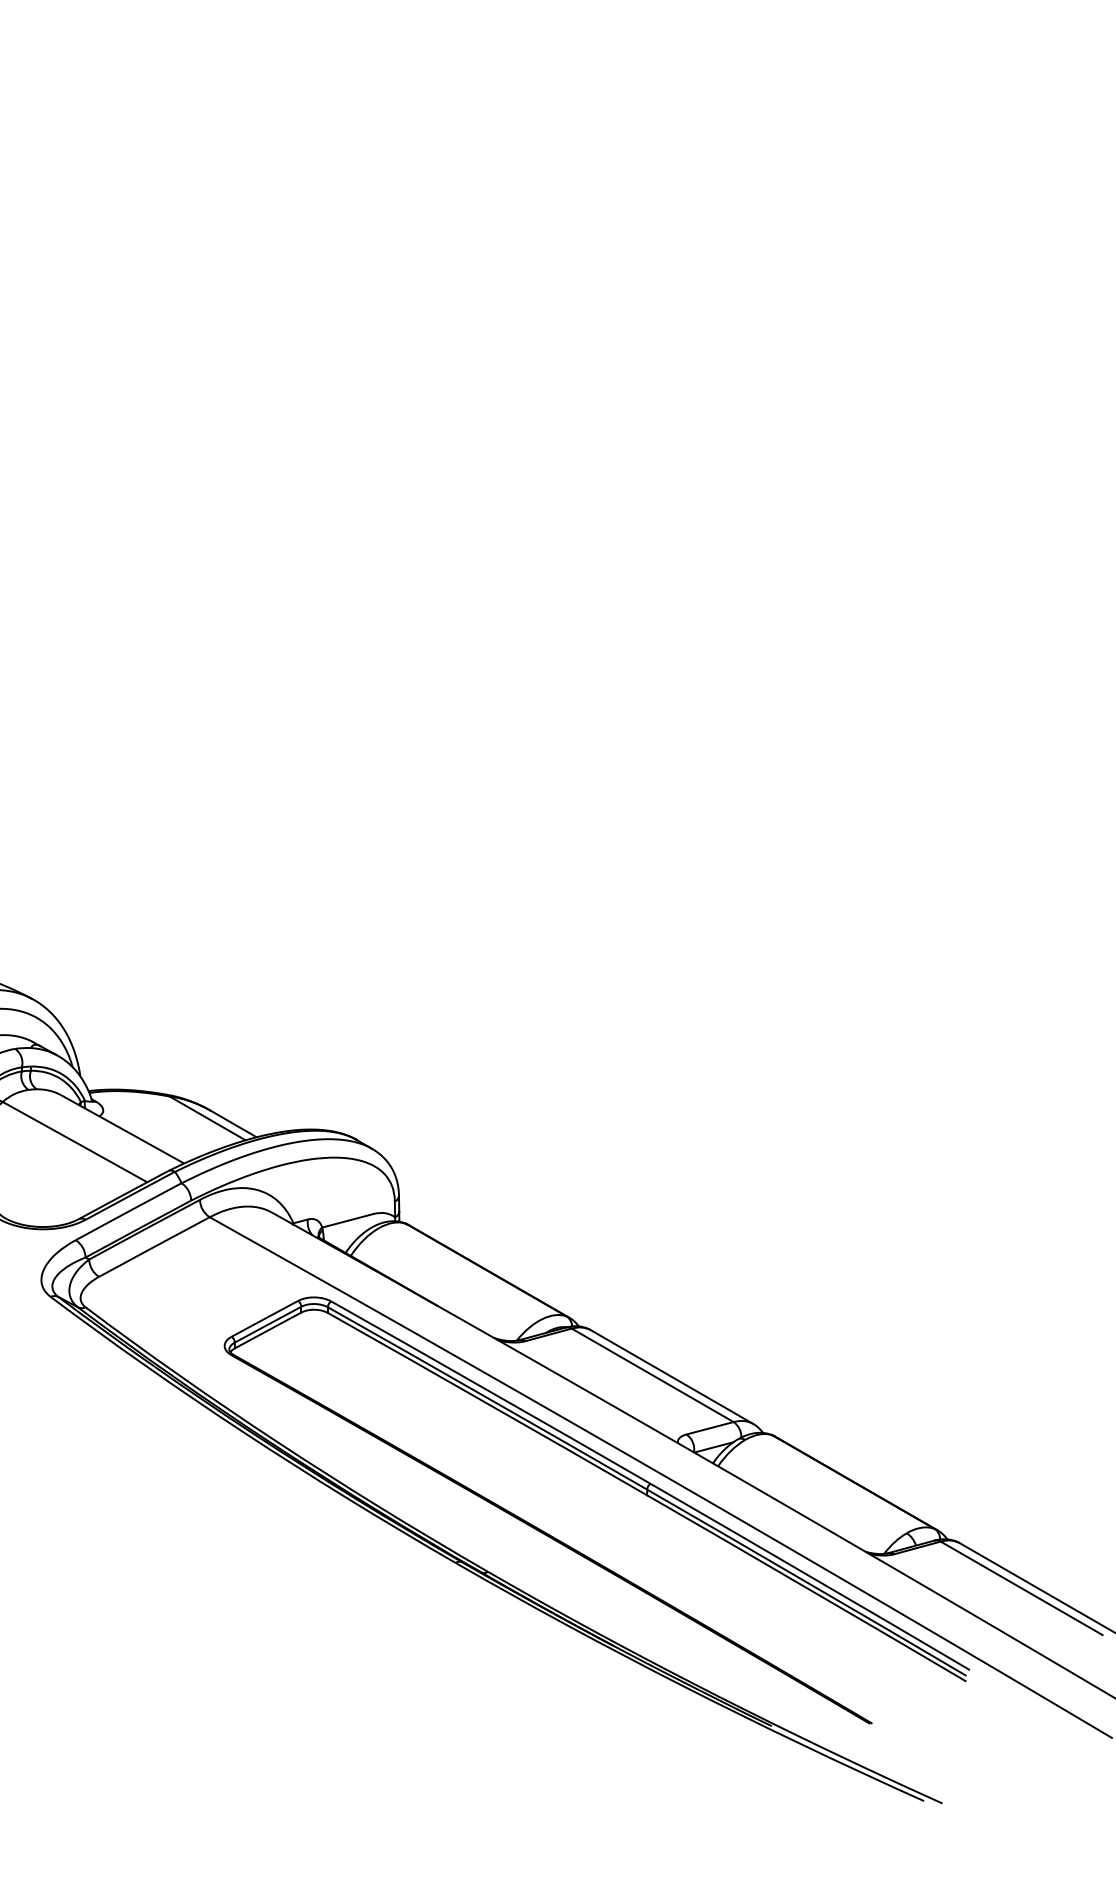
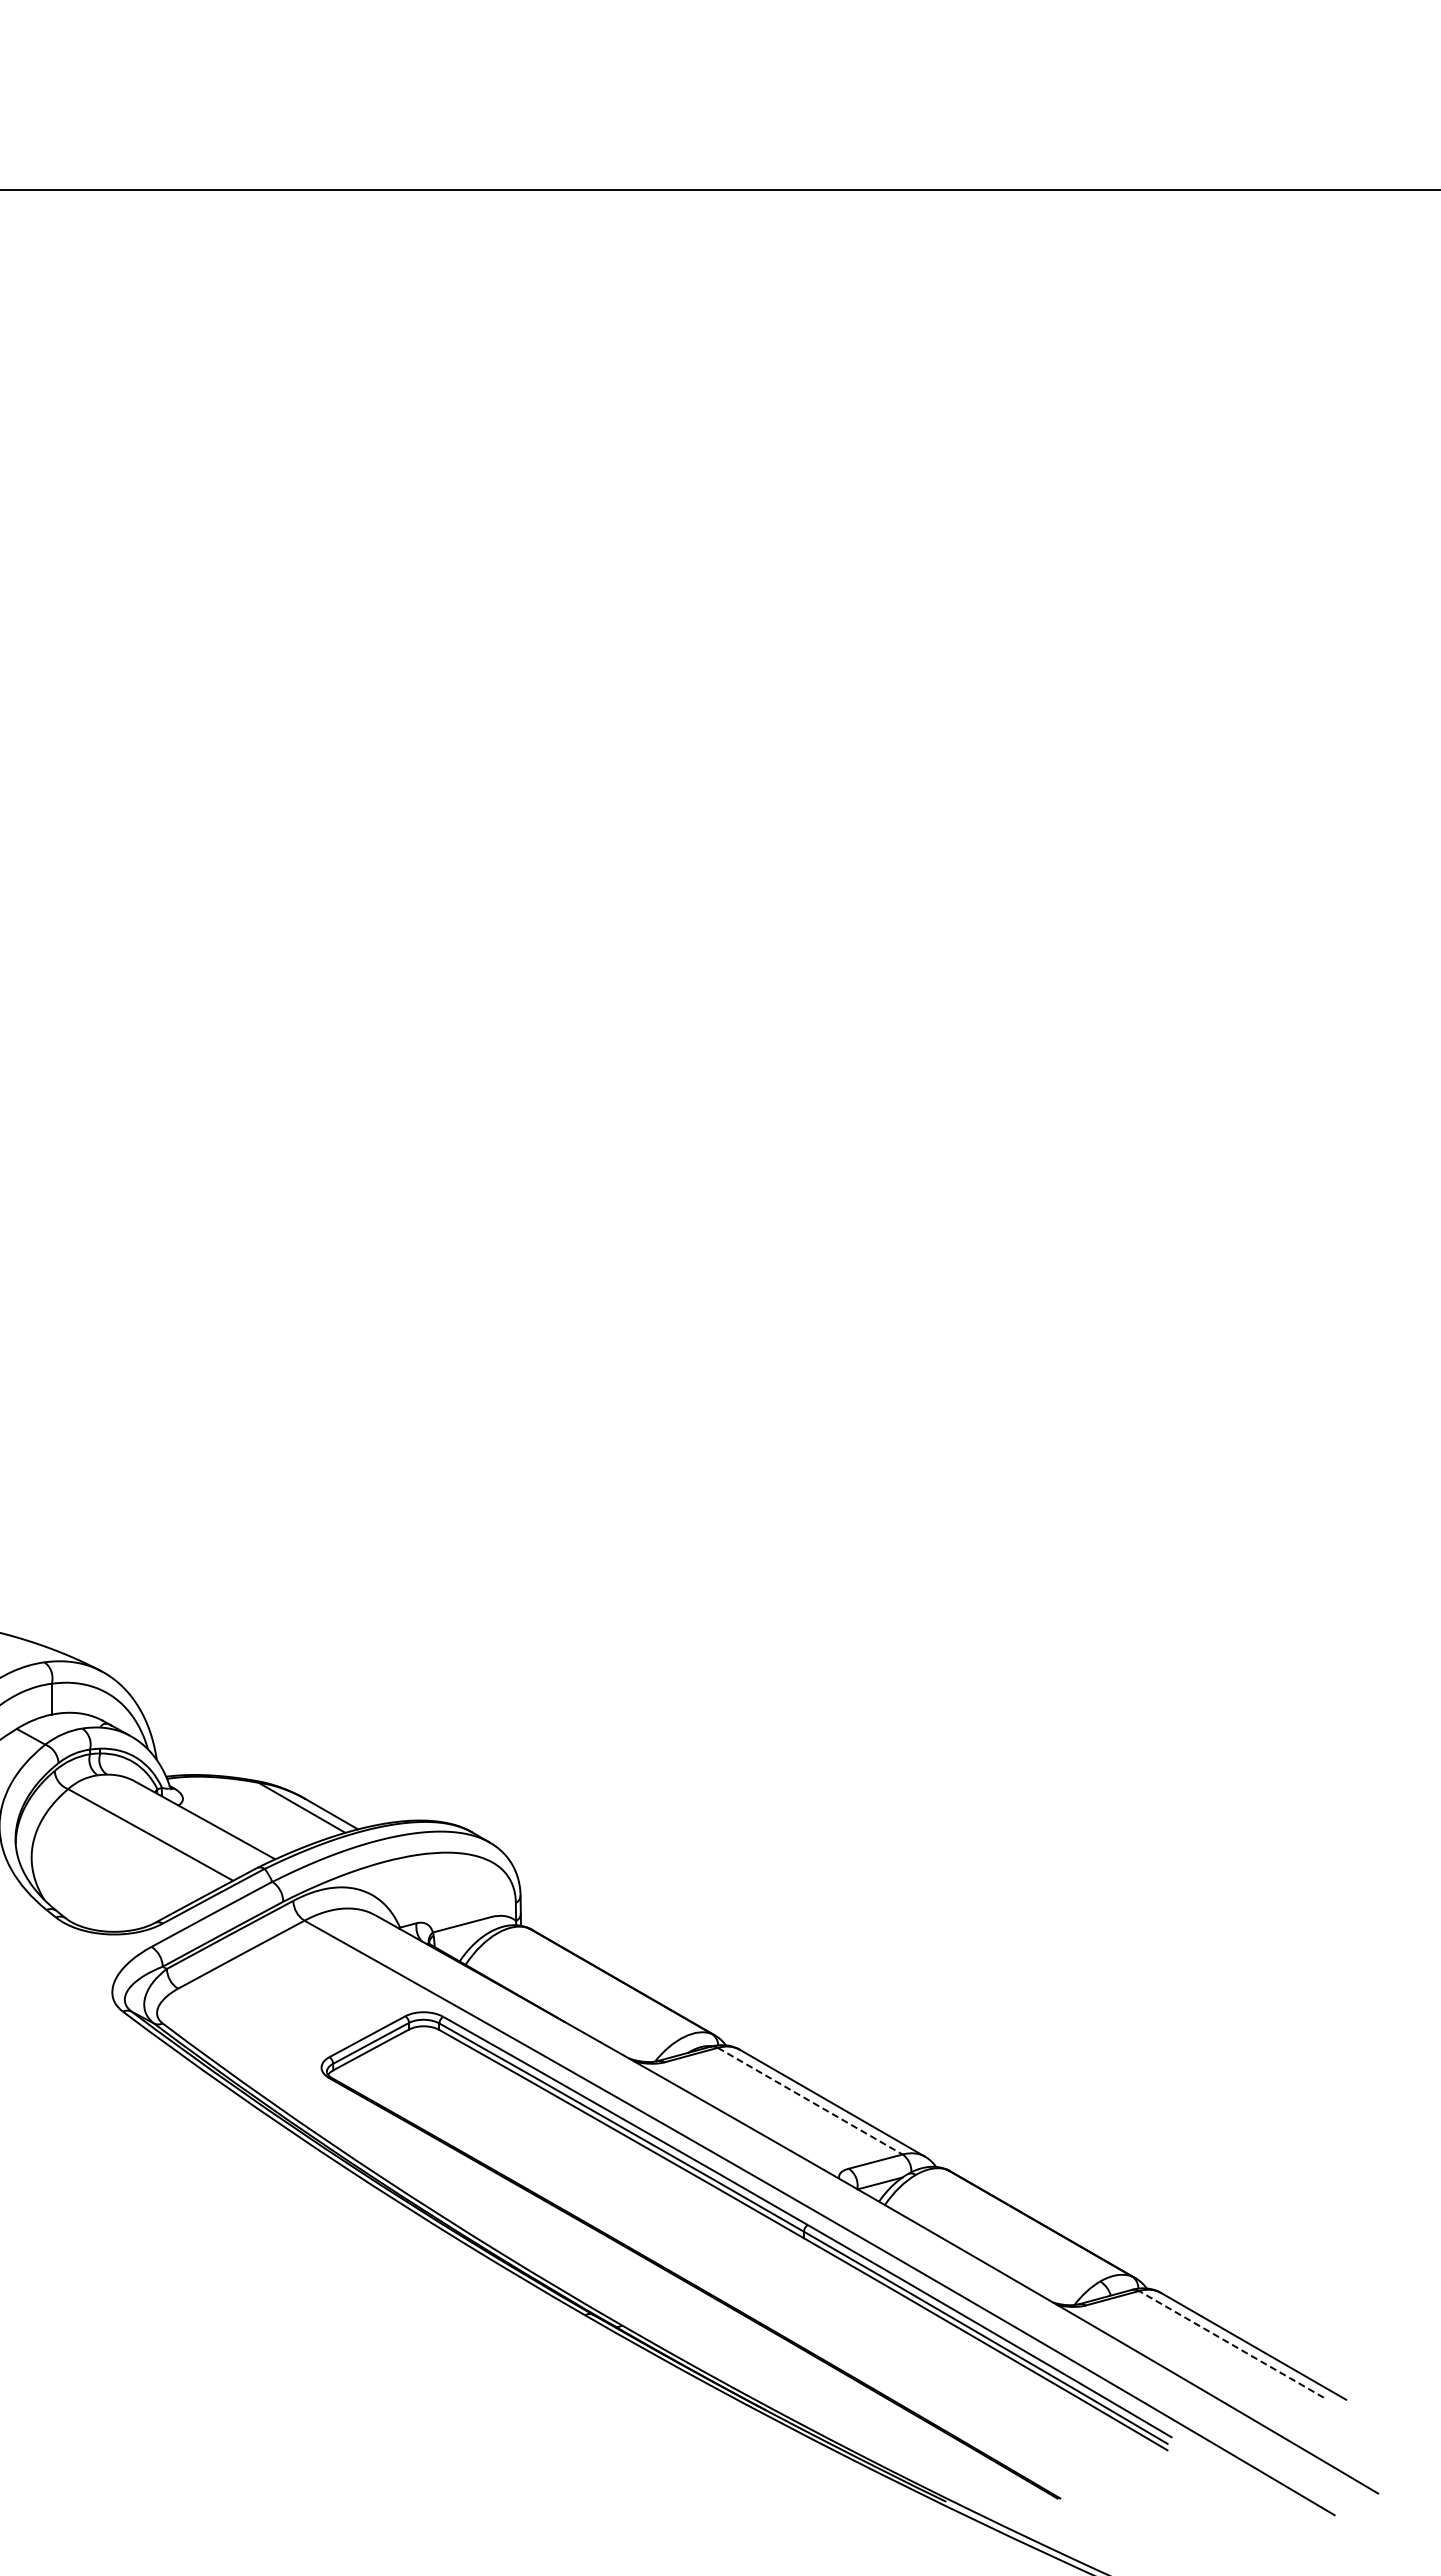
line: (652, 1375) -> (810, 2101), solid -> dashed
line: (1021, 1588) -> (1231, 2344), solid -> dashed

